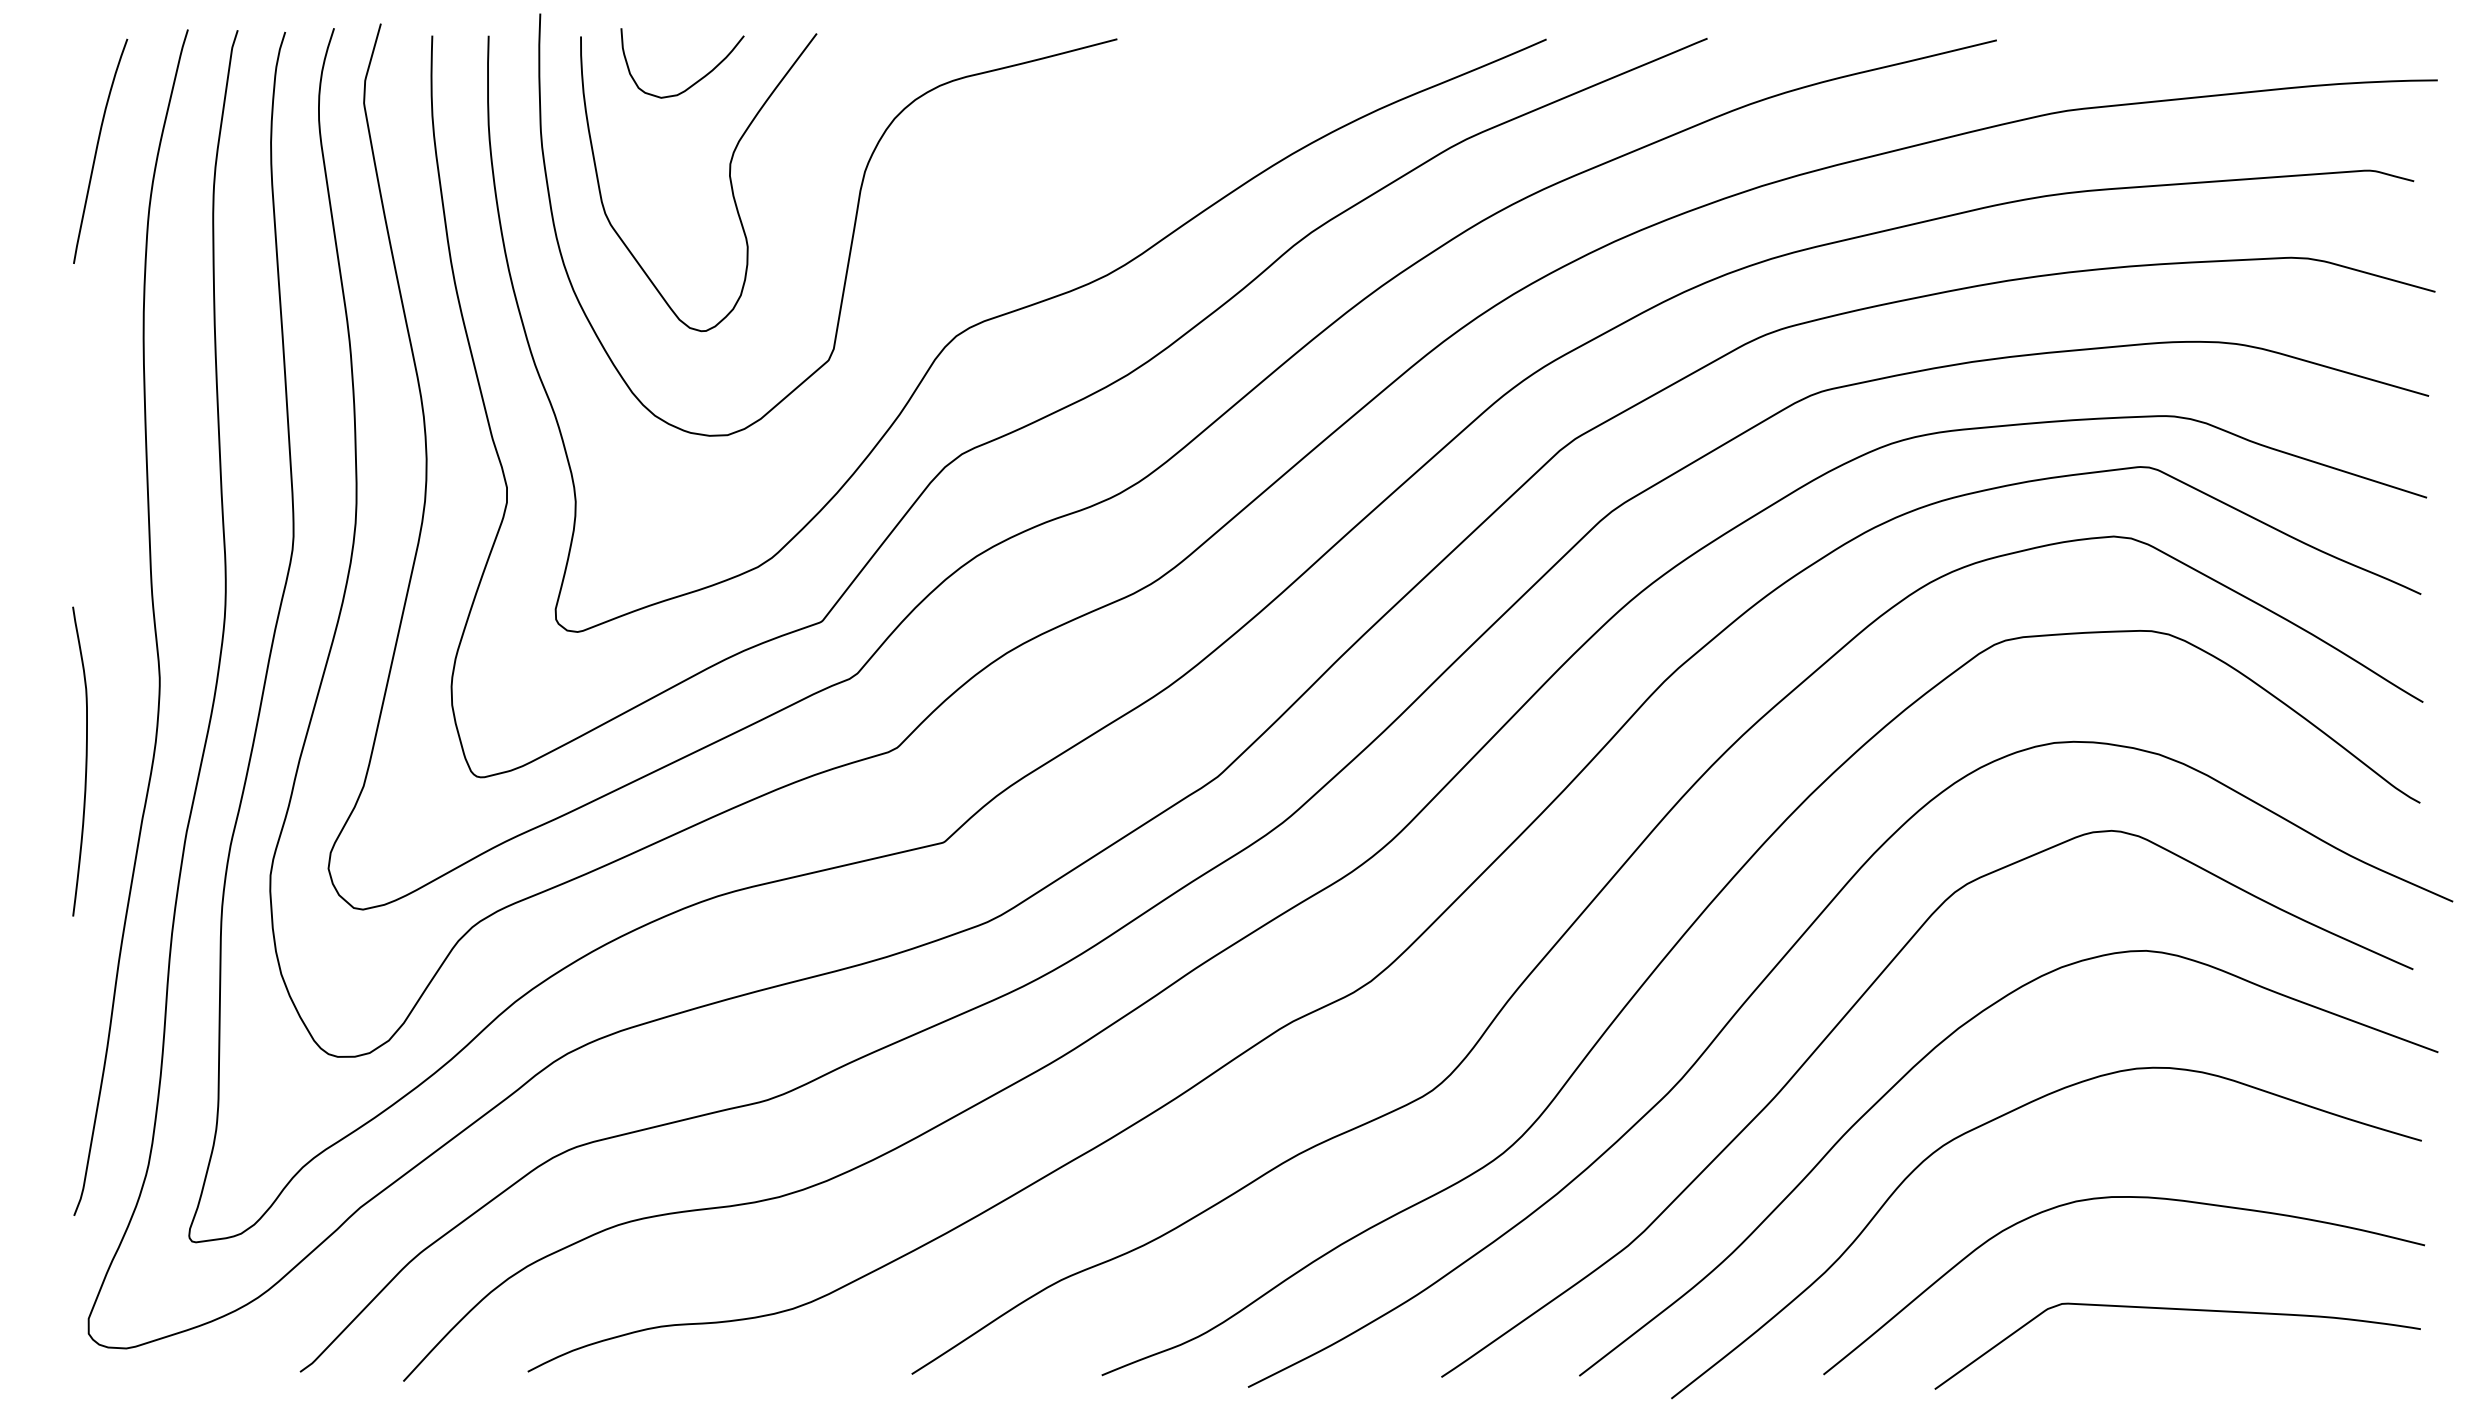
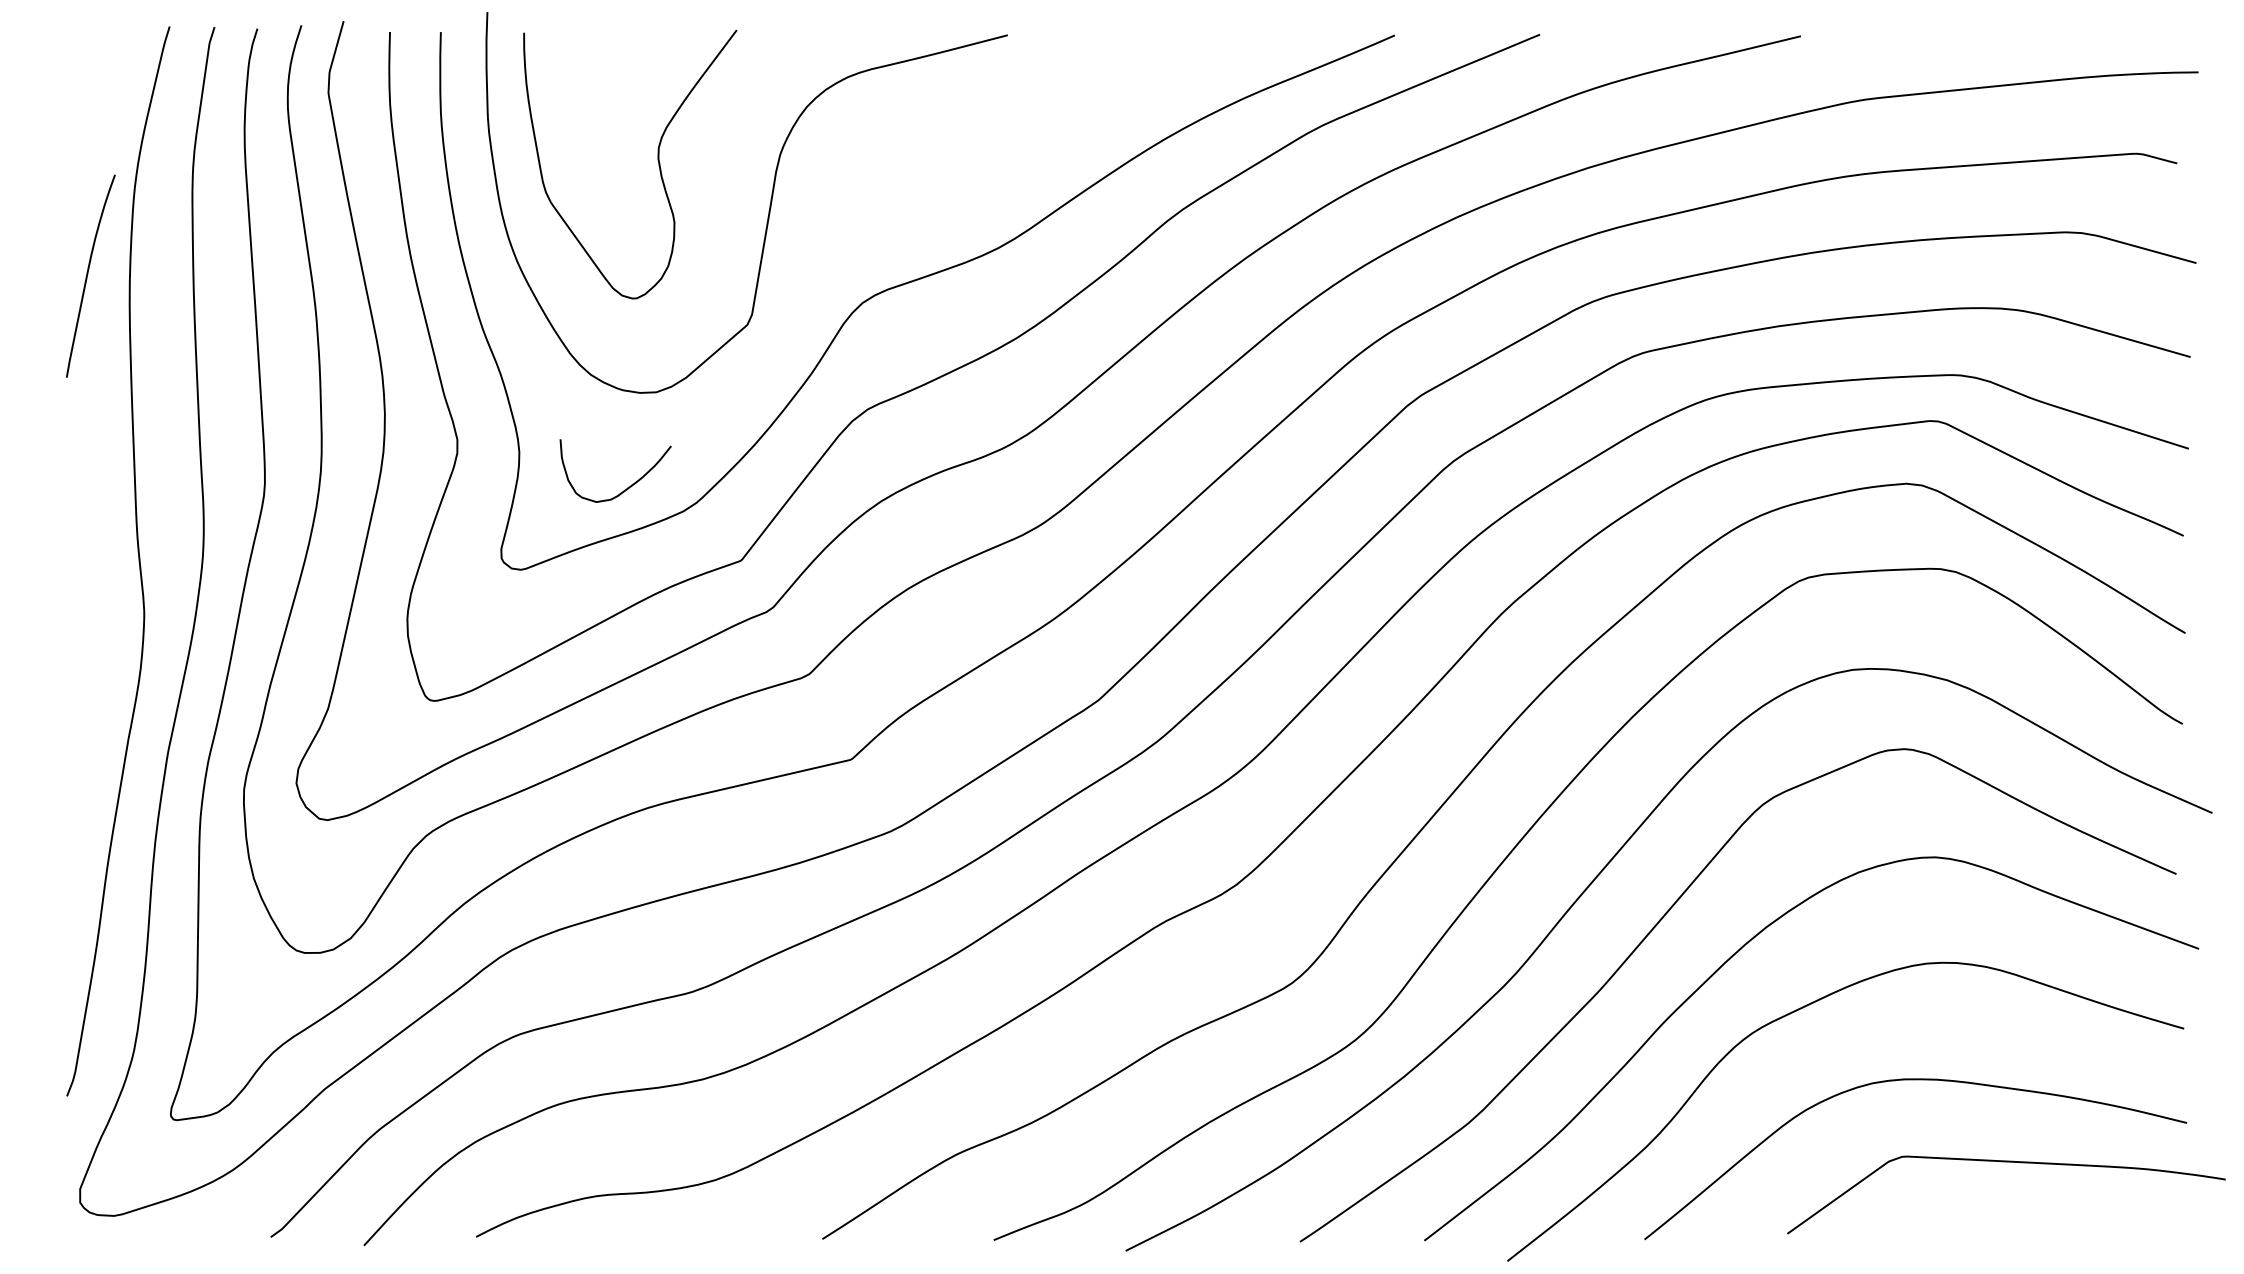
curve: (694, 82) -> (626, 488), moved
curve: (97, 150) -> (88, 275), moved
curve: (85, 761) -> (77, 686), removed
curve: (2179, 1310) -> (2008, 1162), moved

